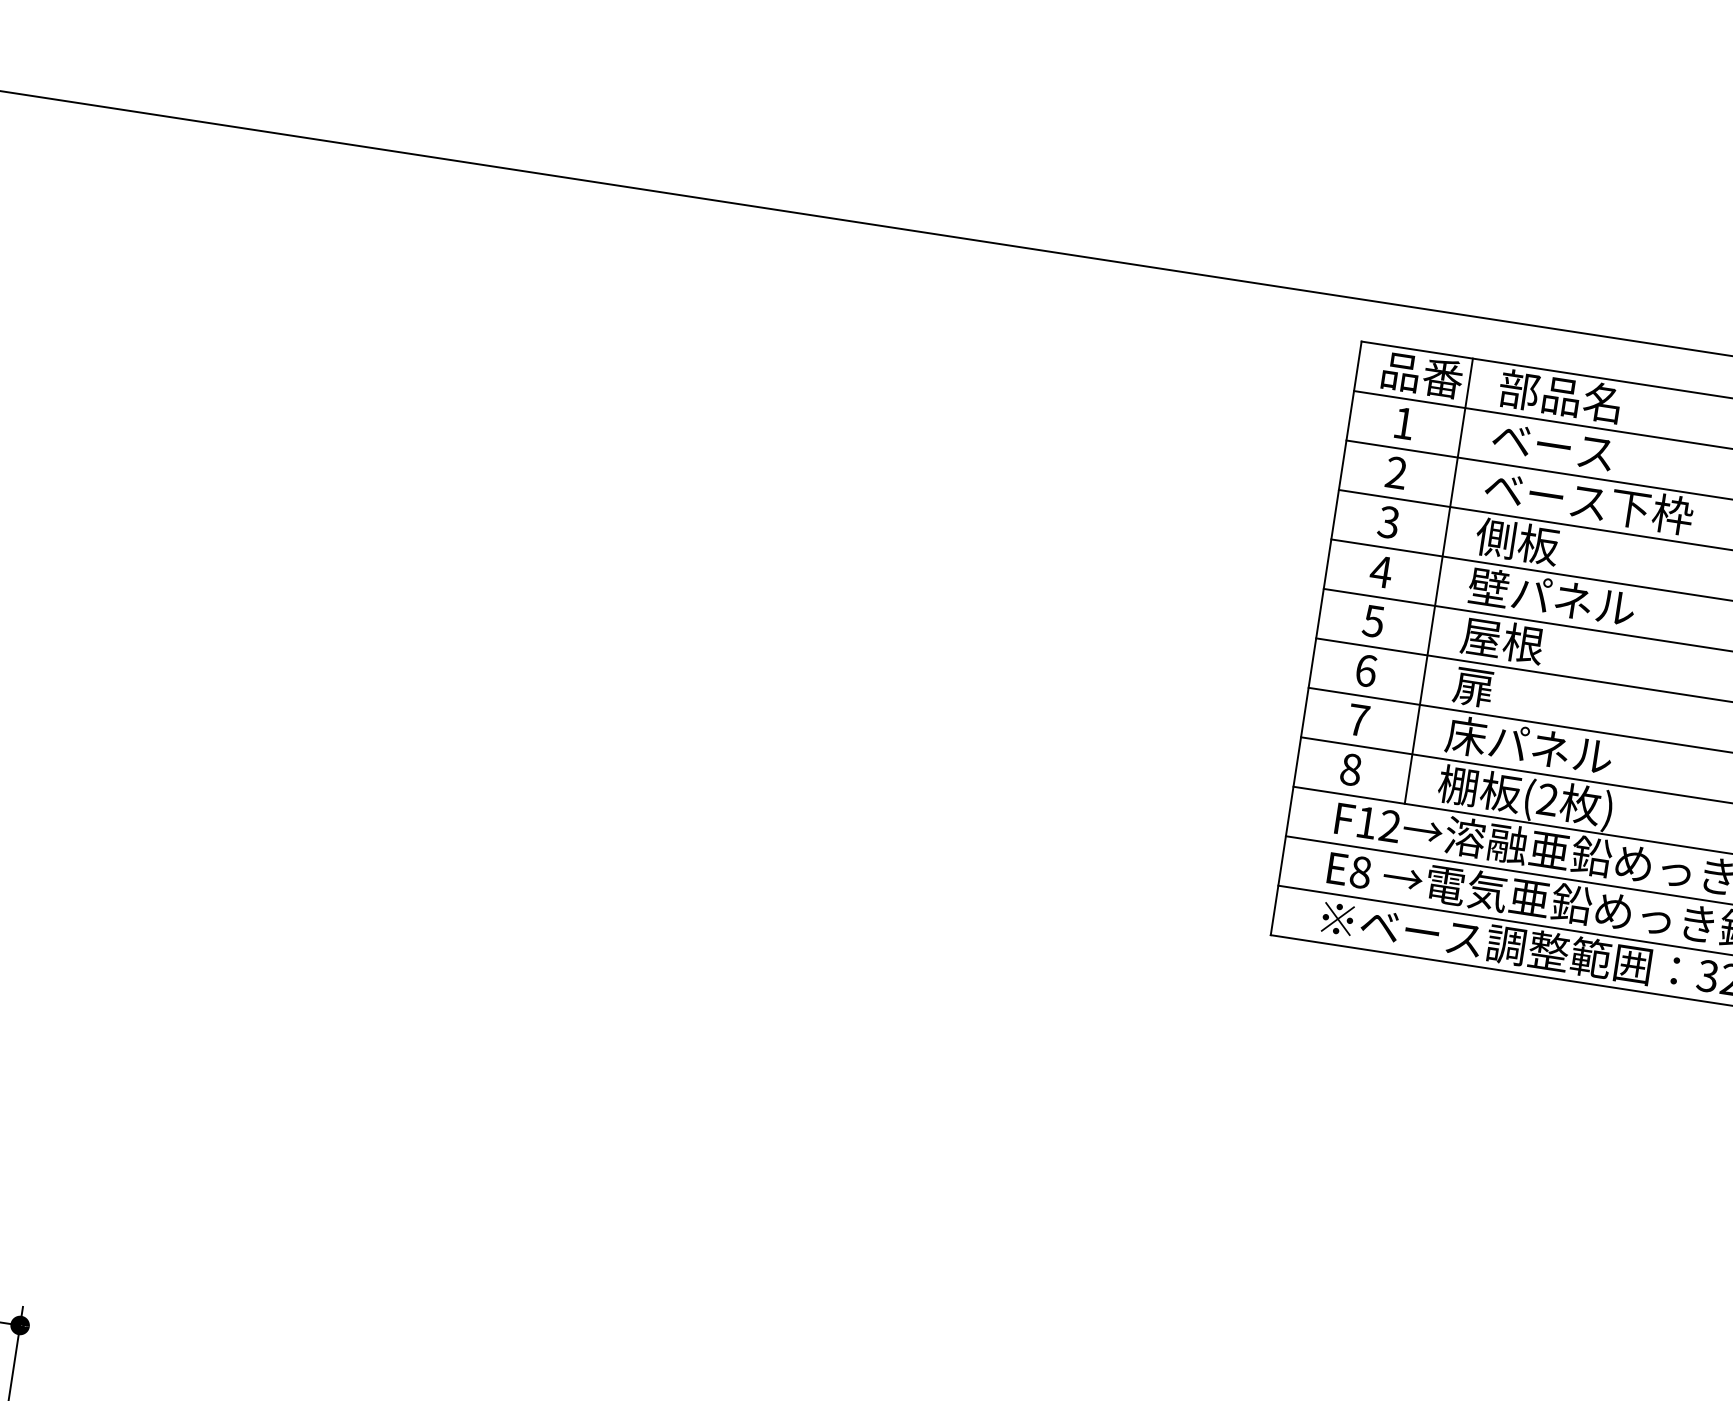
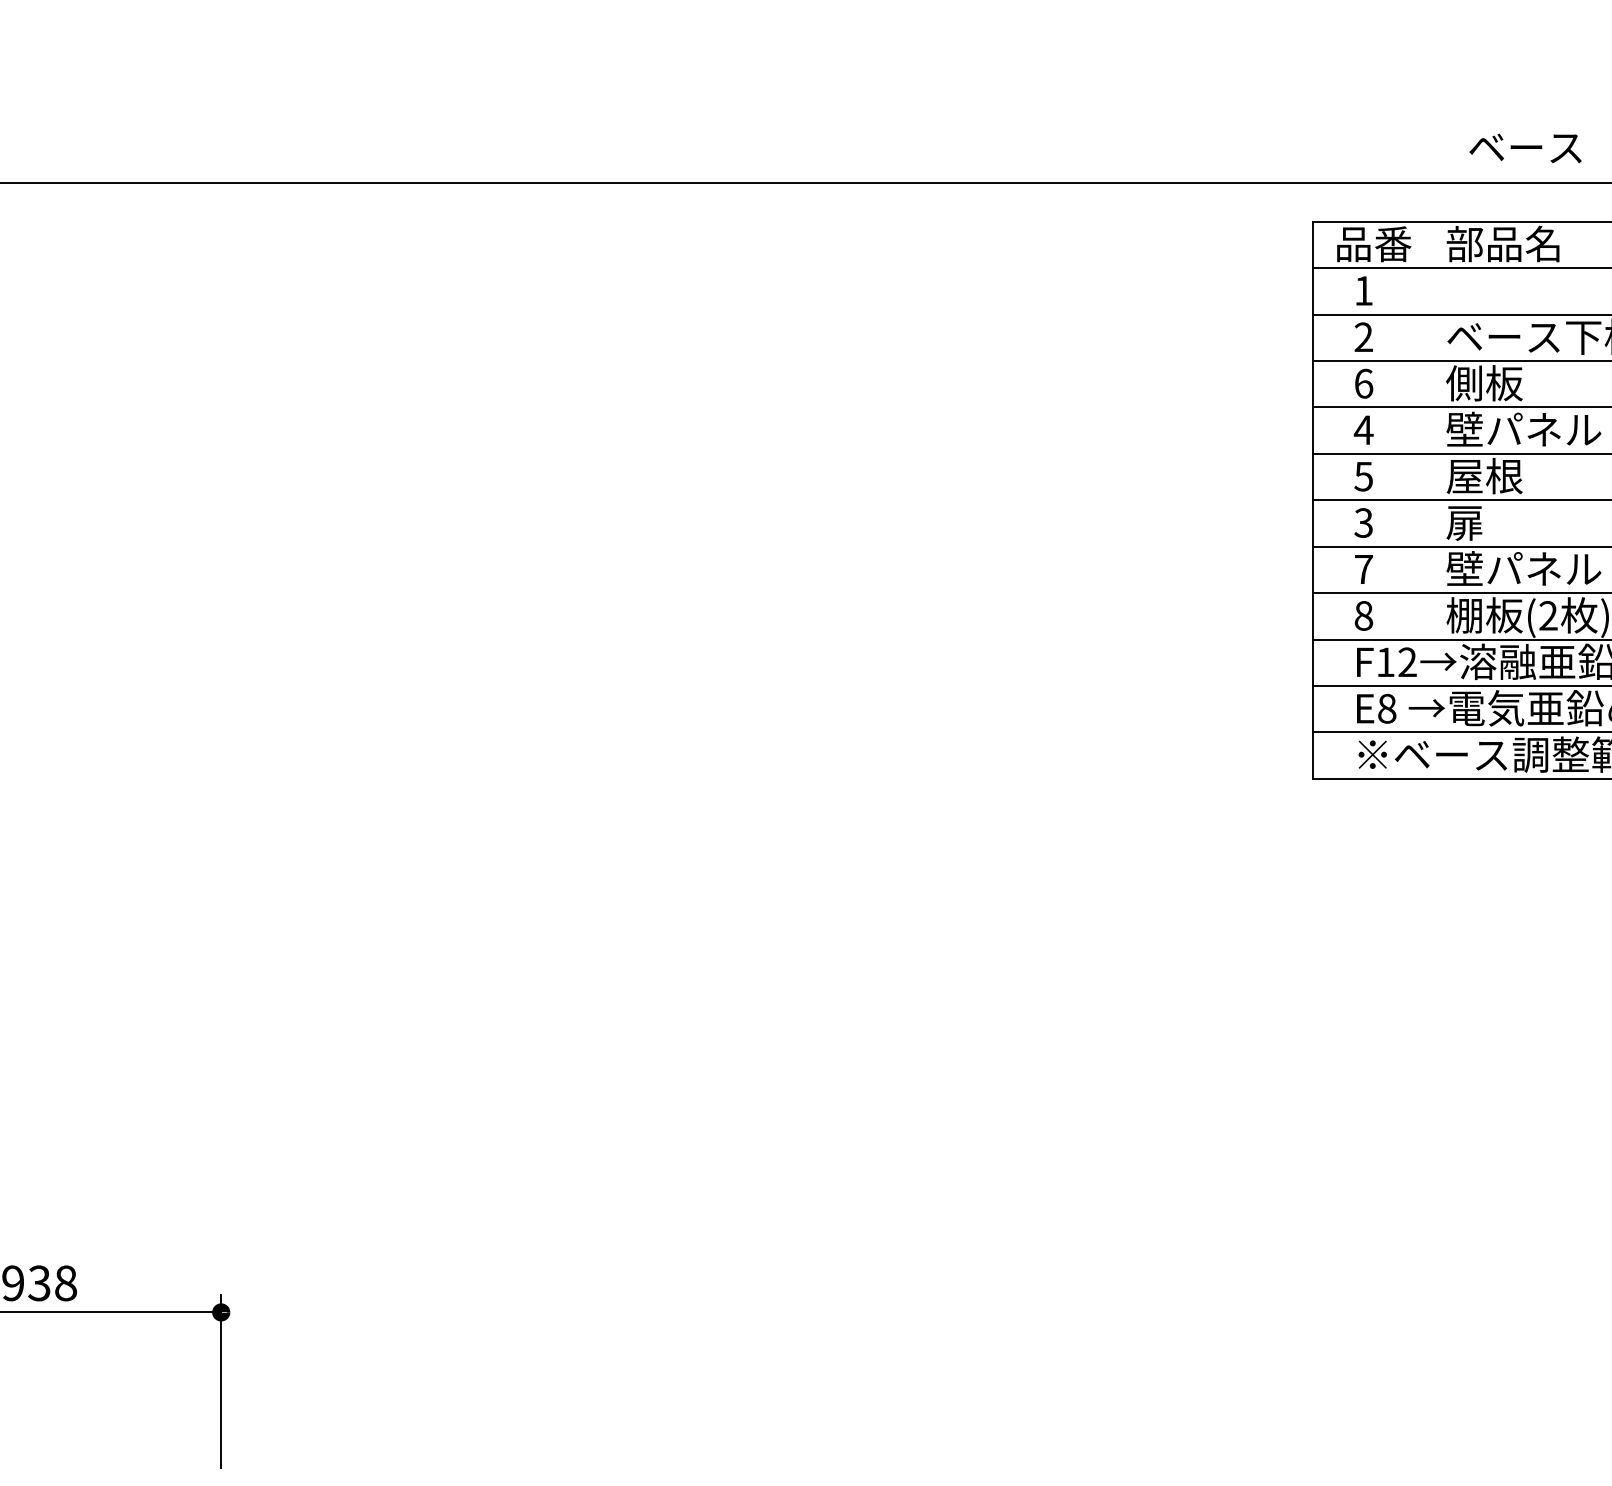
text: (1552, 446) -> (1525, 148), moved
text: (1388, 522) -> (1363, 383), 3 -> 6
line: (1438, 580) -> (1417, 430), removed
text: (1365, 670) -> (1363, 522), 6 -> 3
text: (1465, 735) -> (1464, 568), 床パネル -> 壁パネル

